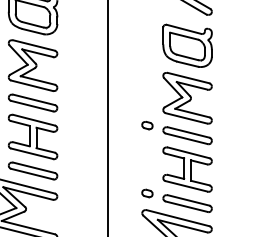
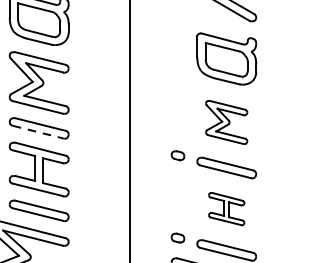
part: (187, 97) -> (226, 121), size x0.7
line: (32, 106) -> (38, 132), solid -> dashed
part: (187, 169) -> (226, 209), size x0.6

